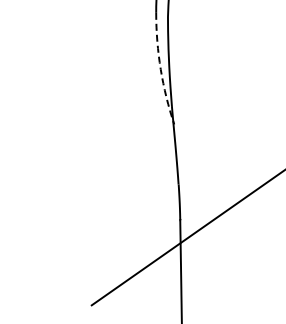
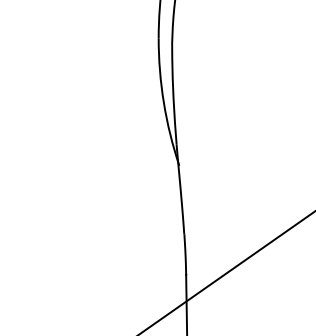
arc: (160, 69) -> (163, 103), dashed -> solid

